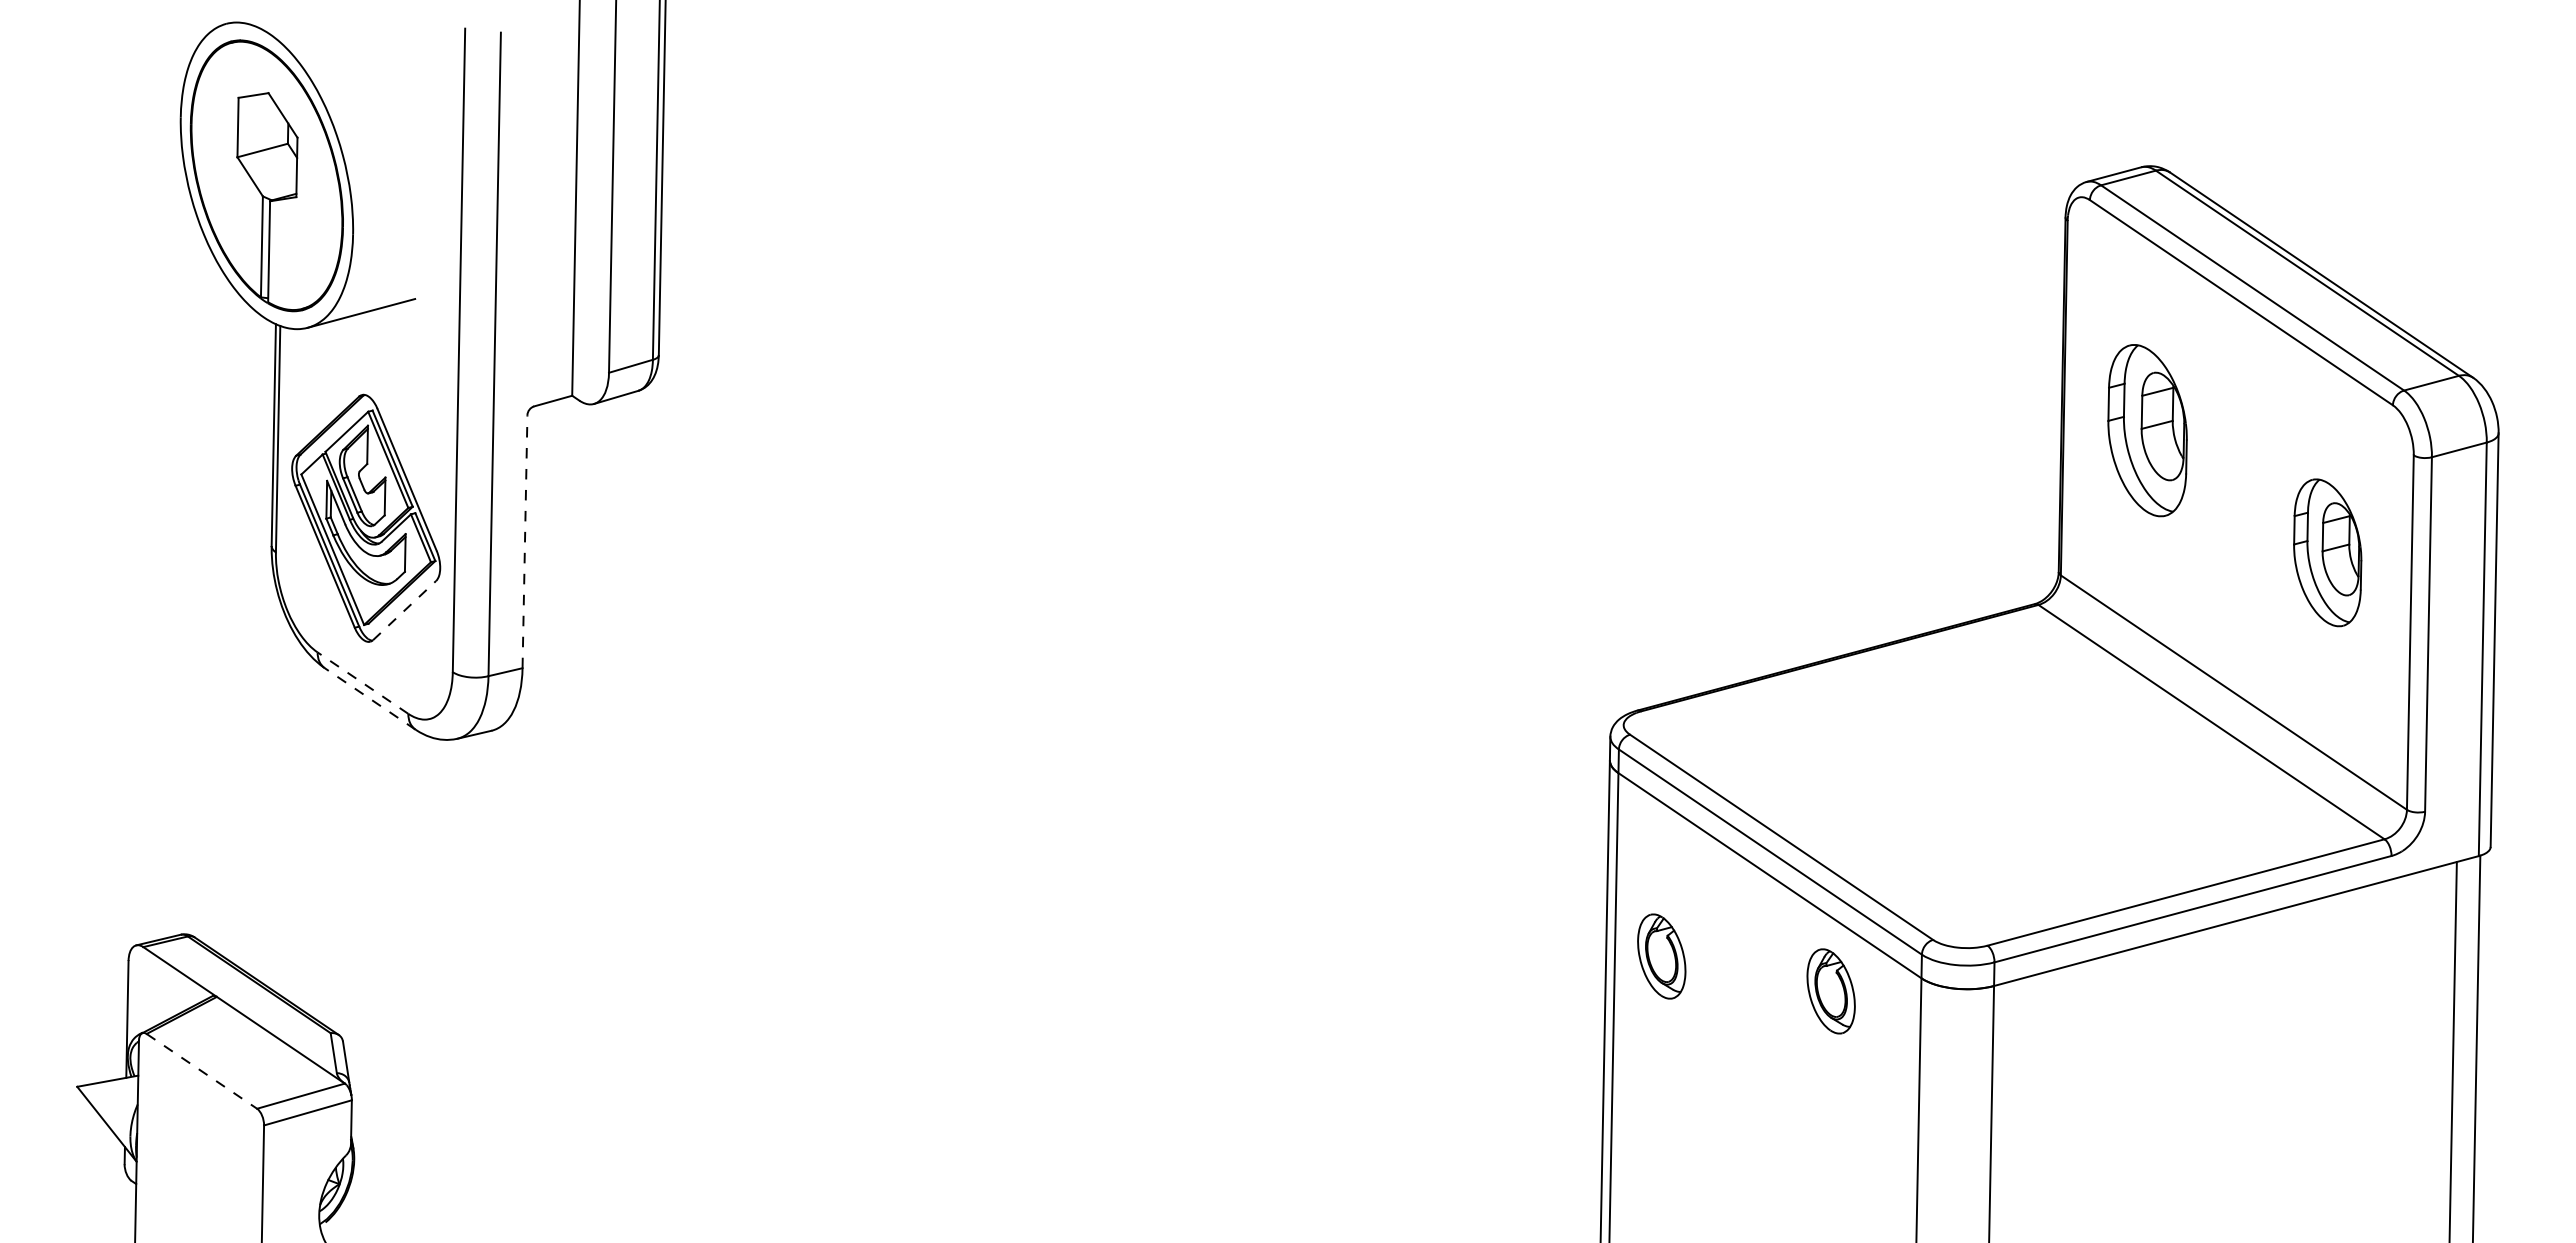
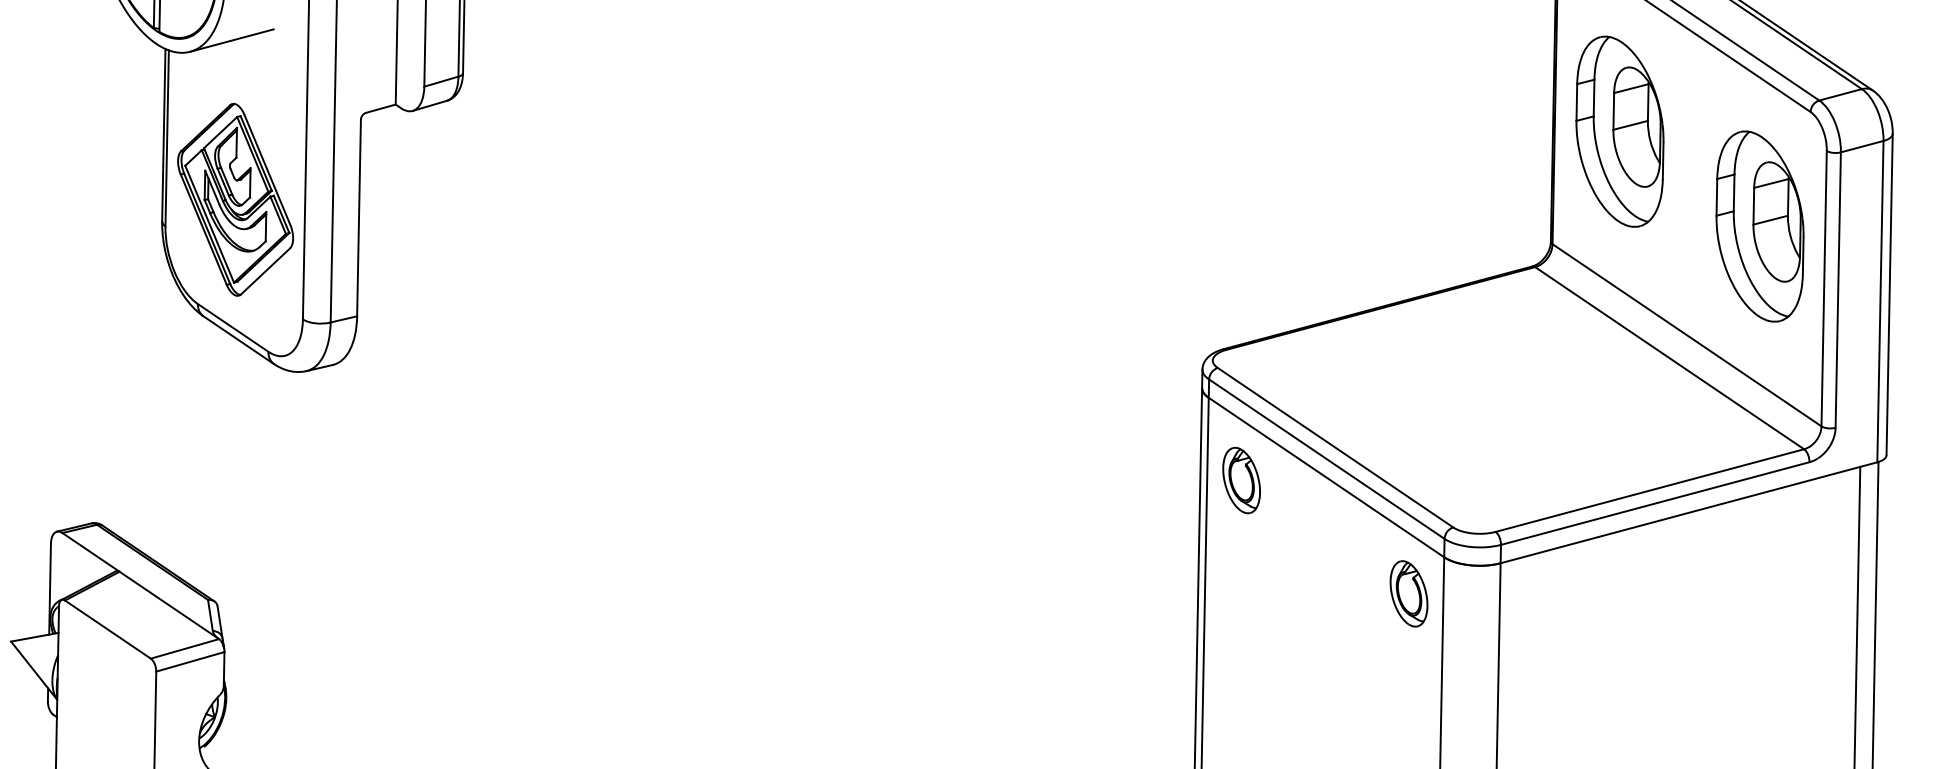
part: (2147, 430) -> (1619, 131), size x1.43
line: (525, 541) -> (359, 217), dashed -> solid
part: (2327, 552) -> (1759, 226), size x1.67
line: (404, 610) -> (265, 271), dashed -> solid
line: (363, 683) -> (233, 328), dashed -> solid
line: (370, 698) -> (238, 339), dashed -> solid
part: (1661, 956) -> (1241, 480), moved
part: (1830, 991) -> (1408, 593), moved
line: (201, 1071) -> (107, 629), dashed -> solid

